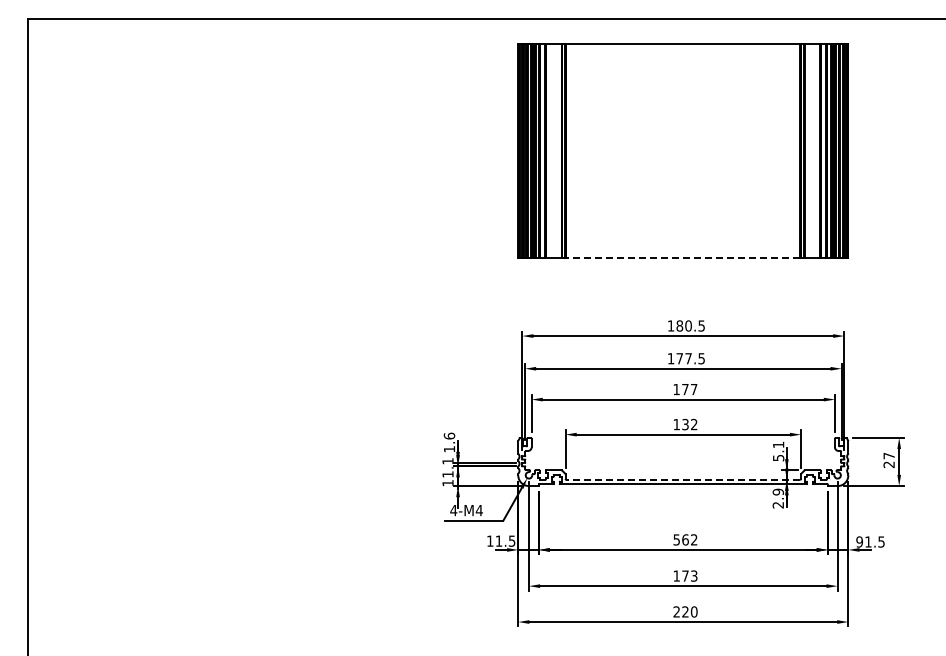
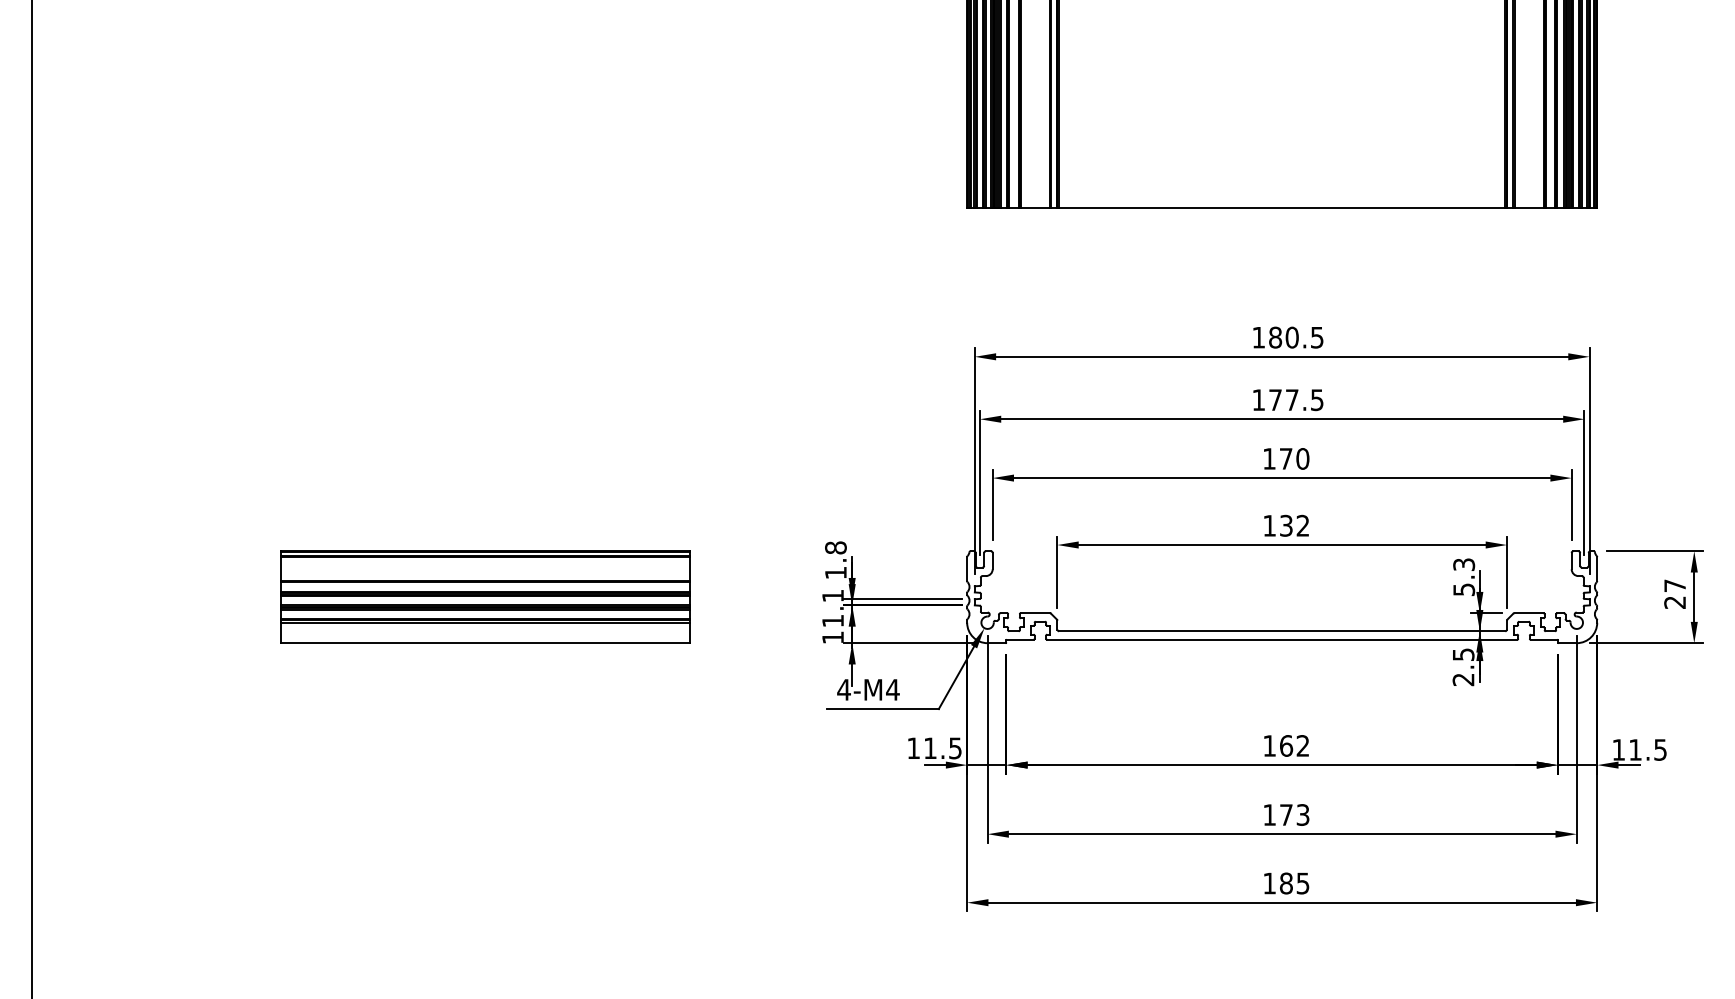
line: (683, 258) -> (1282, 208), dashed -> solid
text: (693, 389) -> (1301, 458), 177 -> 170
text: (448, 435) -> (833, 546), 1.6 -> 1.8
text: (778, 444) -> (1463, 563), 5.1 -> 5.3
part: (265, 461) -> (484, 596), added
line: (683, 479) -> (1282, 630), dashed -> solid
text: (777, 491) -> (1461, 653), 2.9 -> 2.5
text: (676, 539) -> (1269, 745), 562 -> 162
text: (859, 541) -> (1618, 748), 91.5 -> 11.5
text: (685, 611) -> (1286, 882), 220 -> 185

